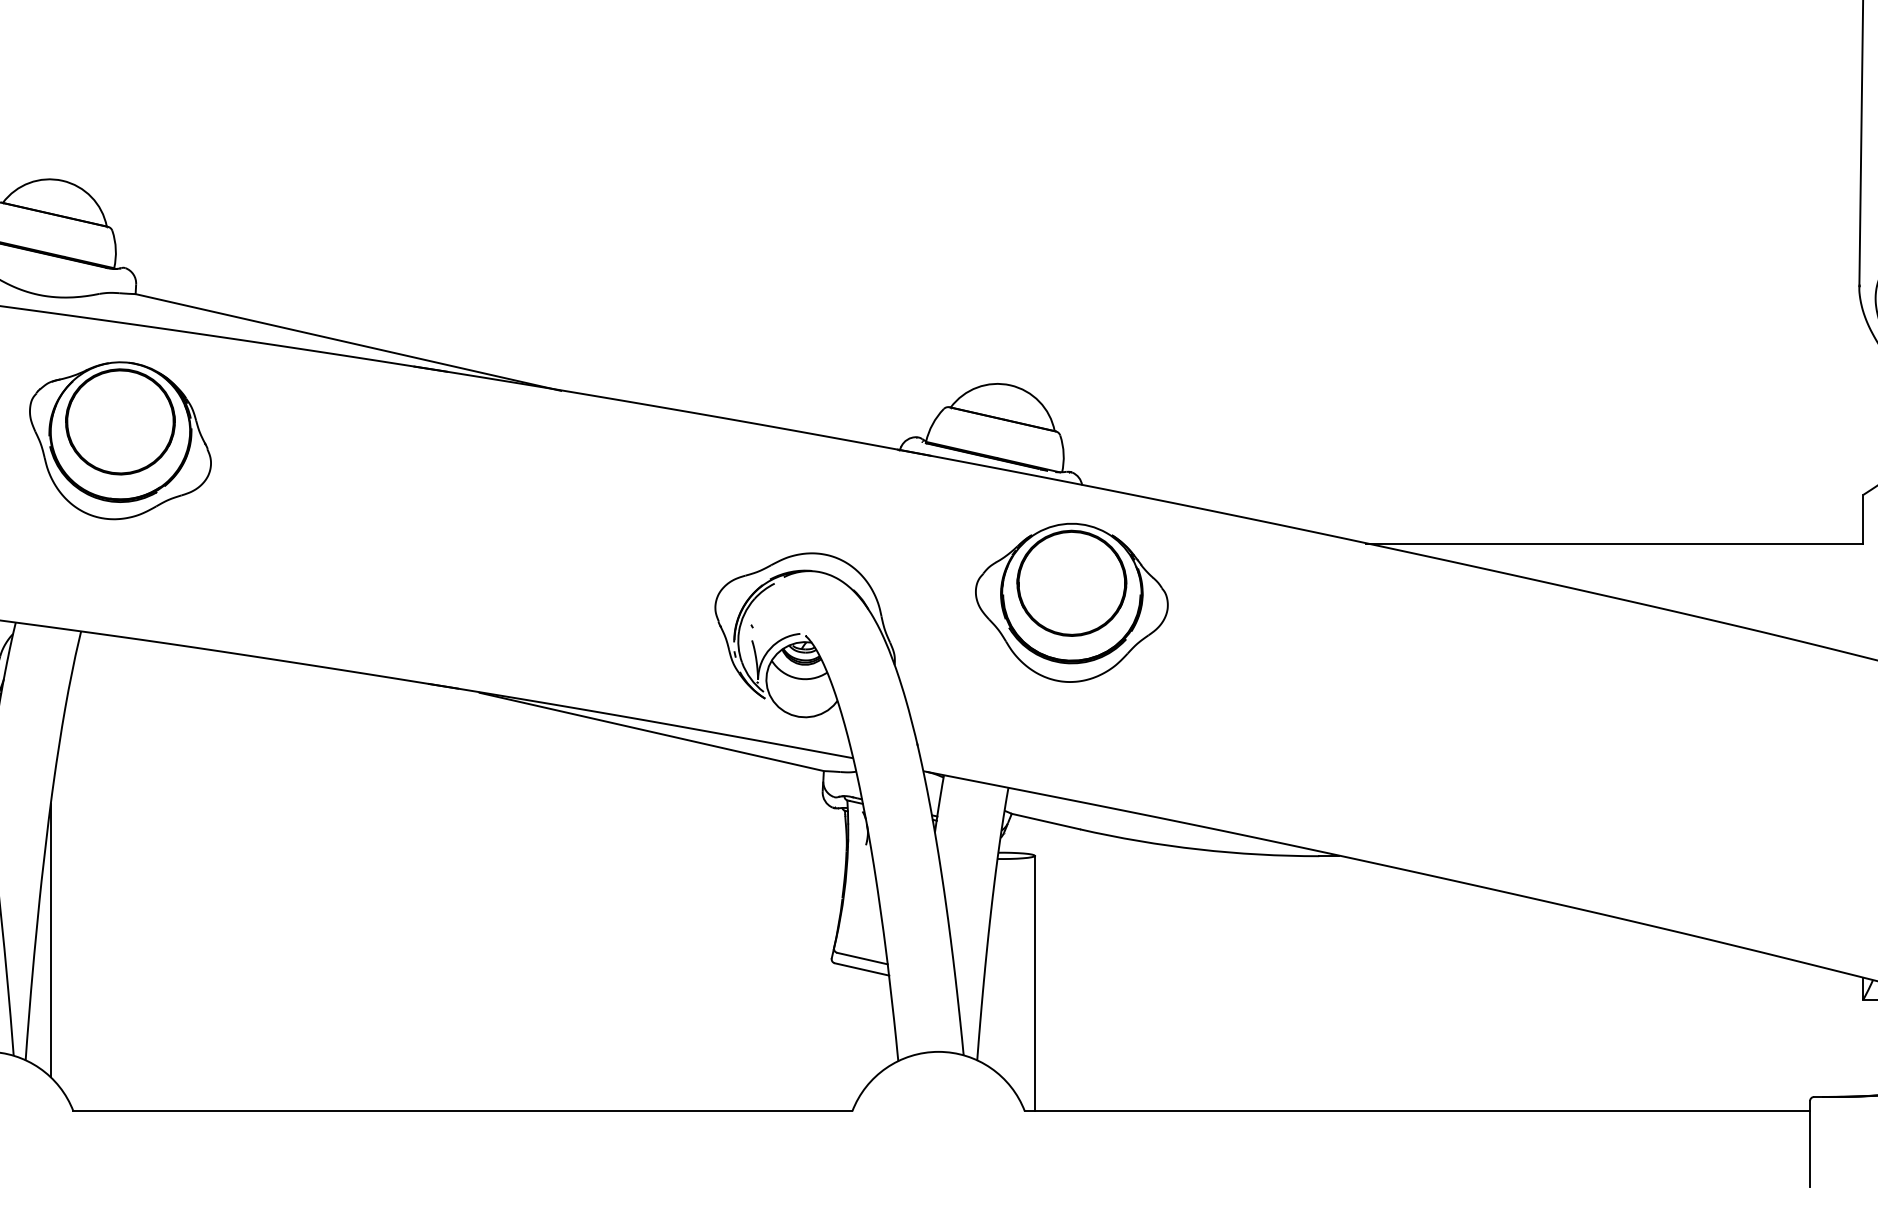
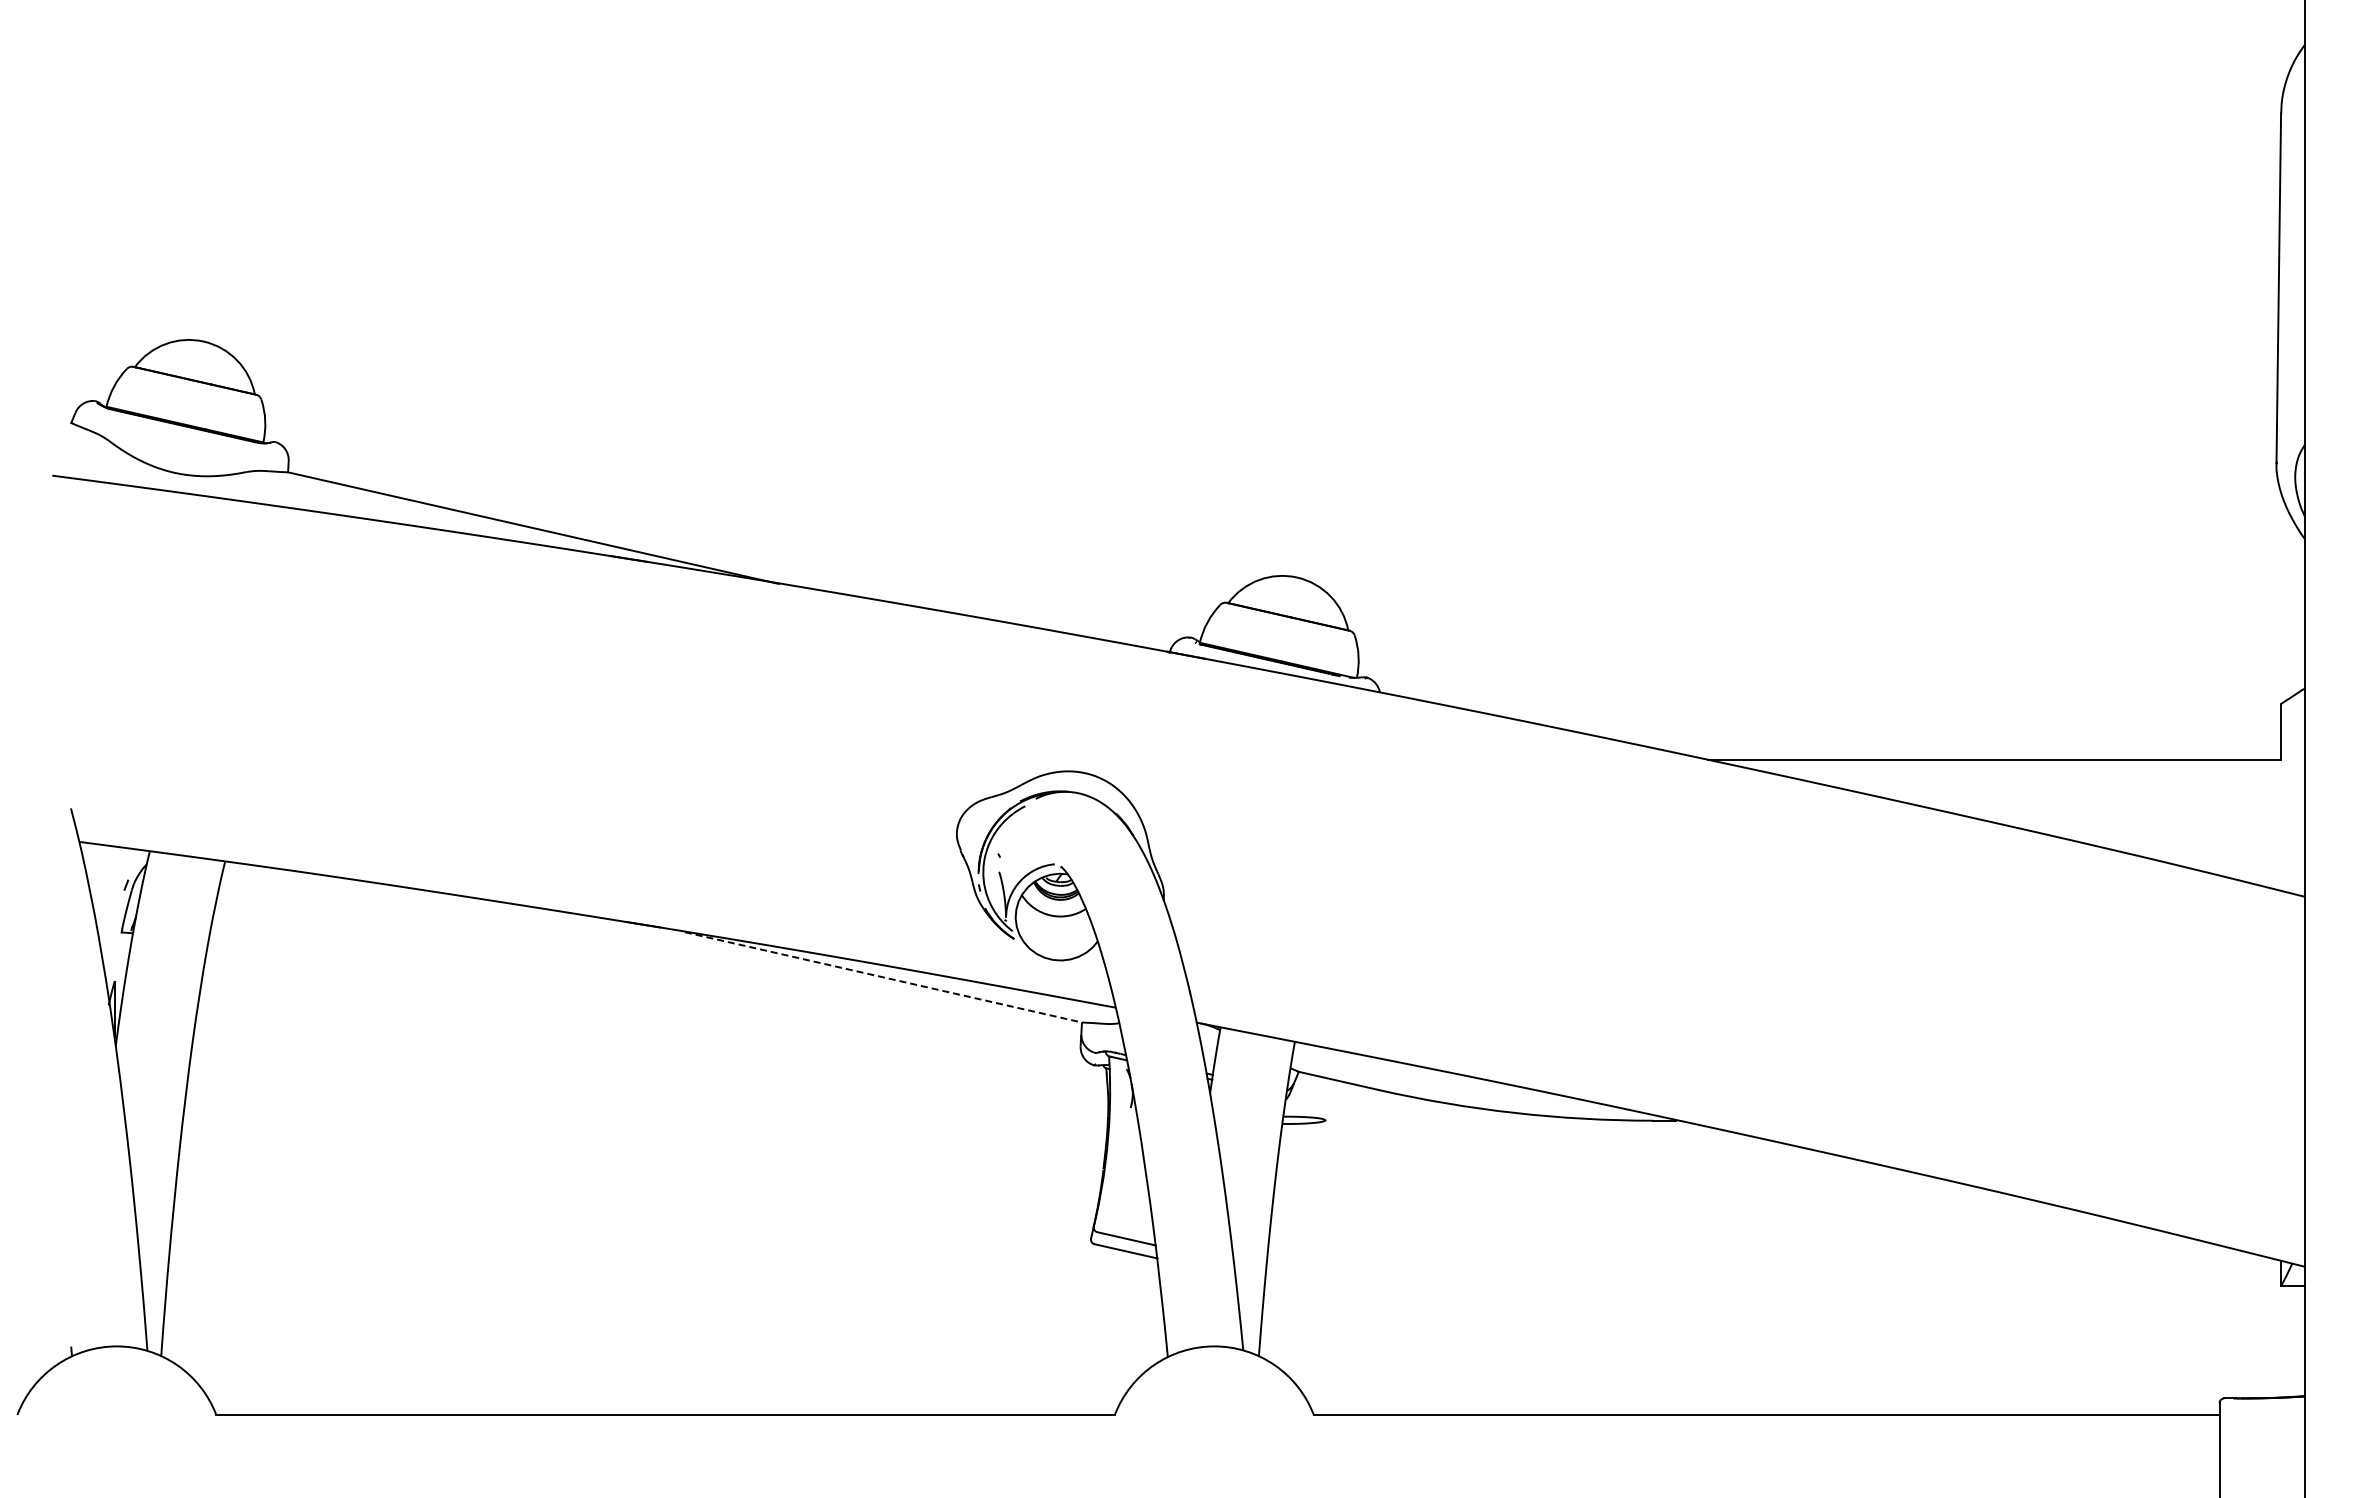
part: (120, 440) -> (270, 641), removed
part: (1071, 602) -> (1367, 828), removed
line: (651, 732) -> (883, 977), solid -> dashed
line: (51, 940) -> (190, 1217), removed
line: (1034, 983) -> (1325, 1267), removed

